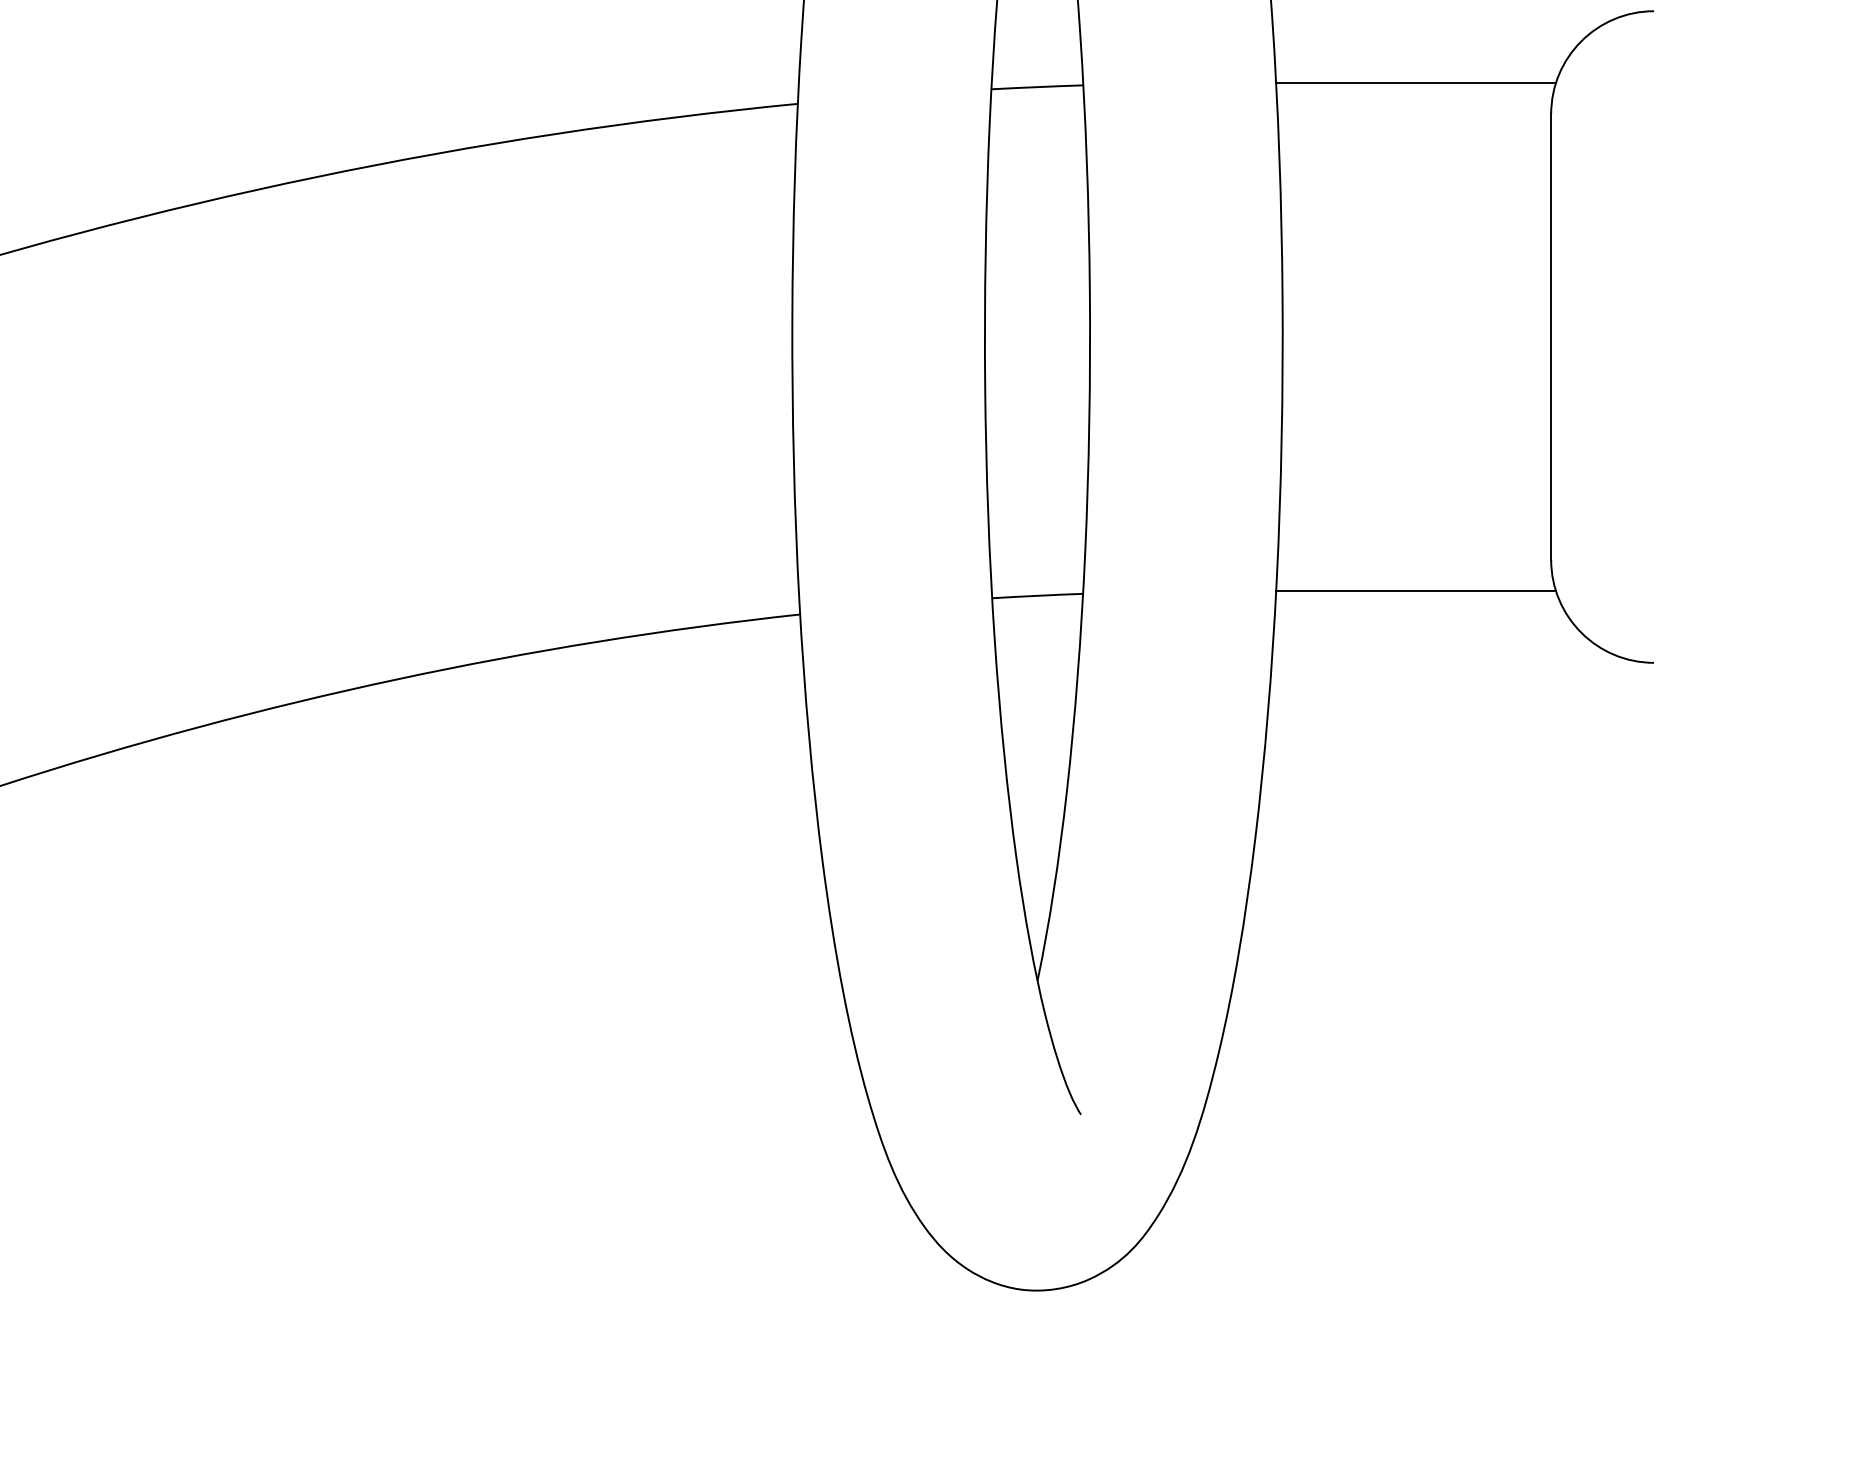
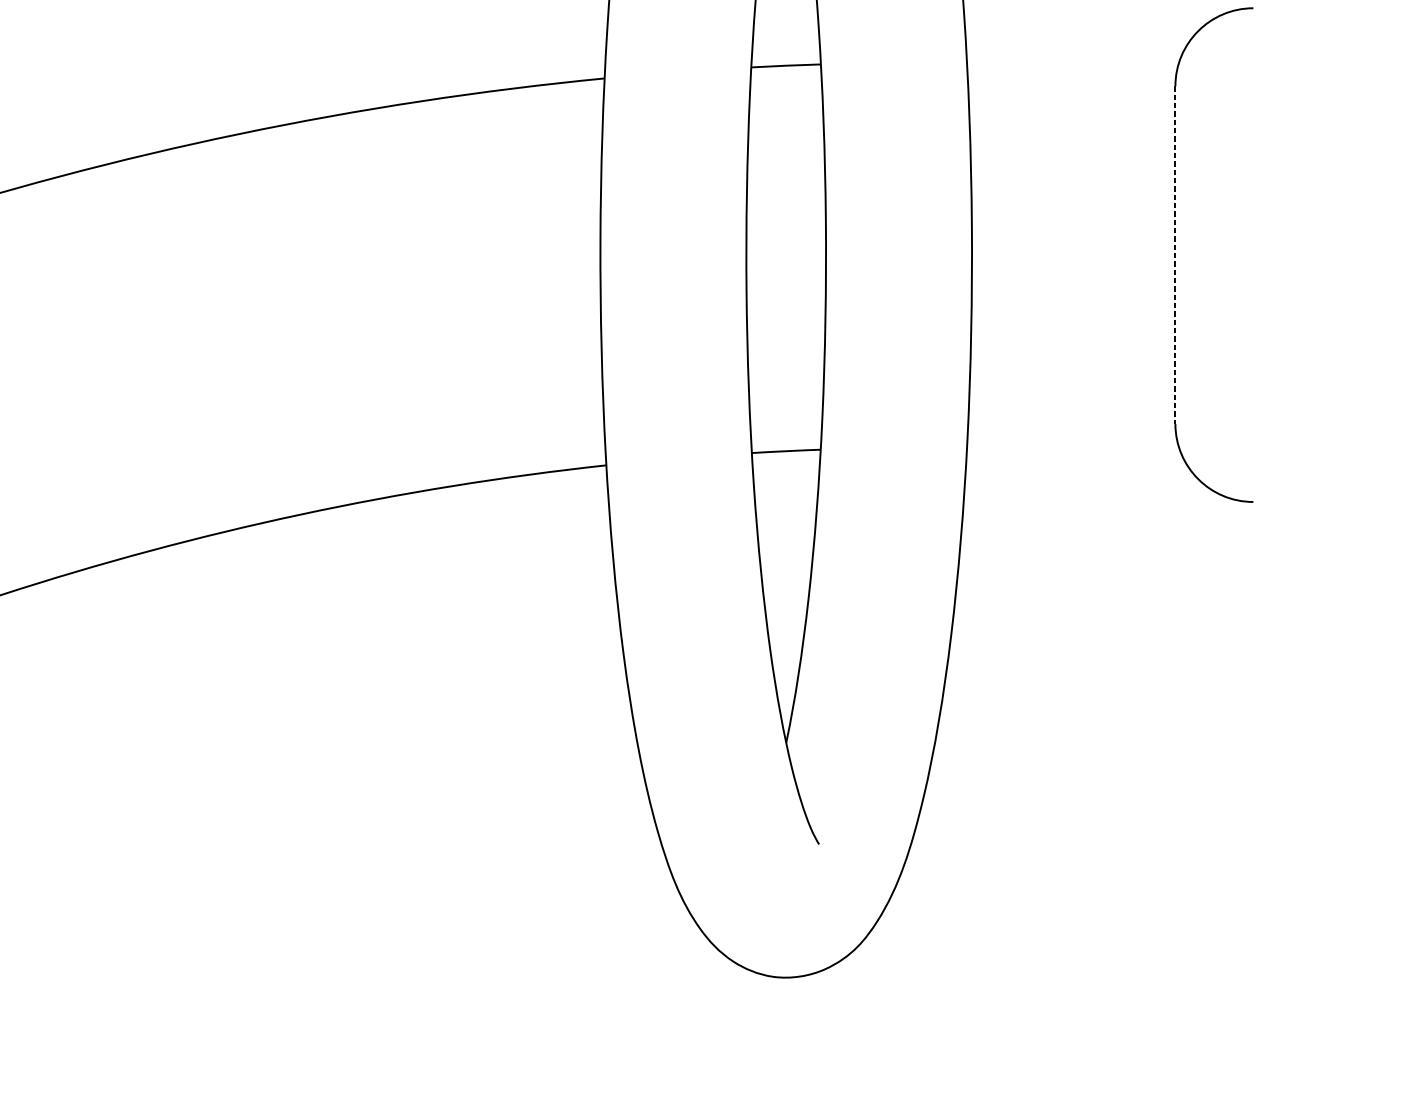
line: (1415, 82) -> (1072, 62), removed
line: (1551, 337) -> (1175, 255), solid -> dashed
line: (1415, 591) -> (1072, 447), removed

